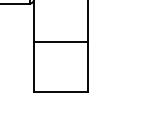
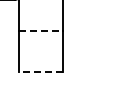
line: (61, 42) -> (41, 31), solid -> dashed
line: (60, 91) -> (40, 71), solid -> dashed

